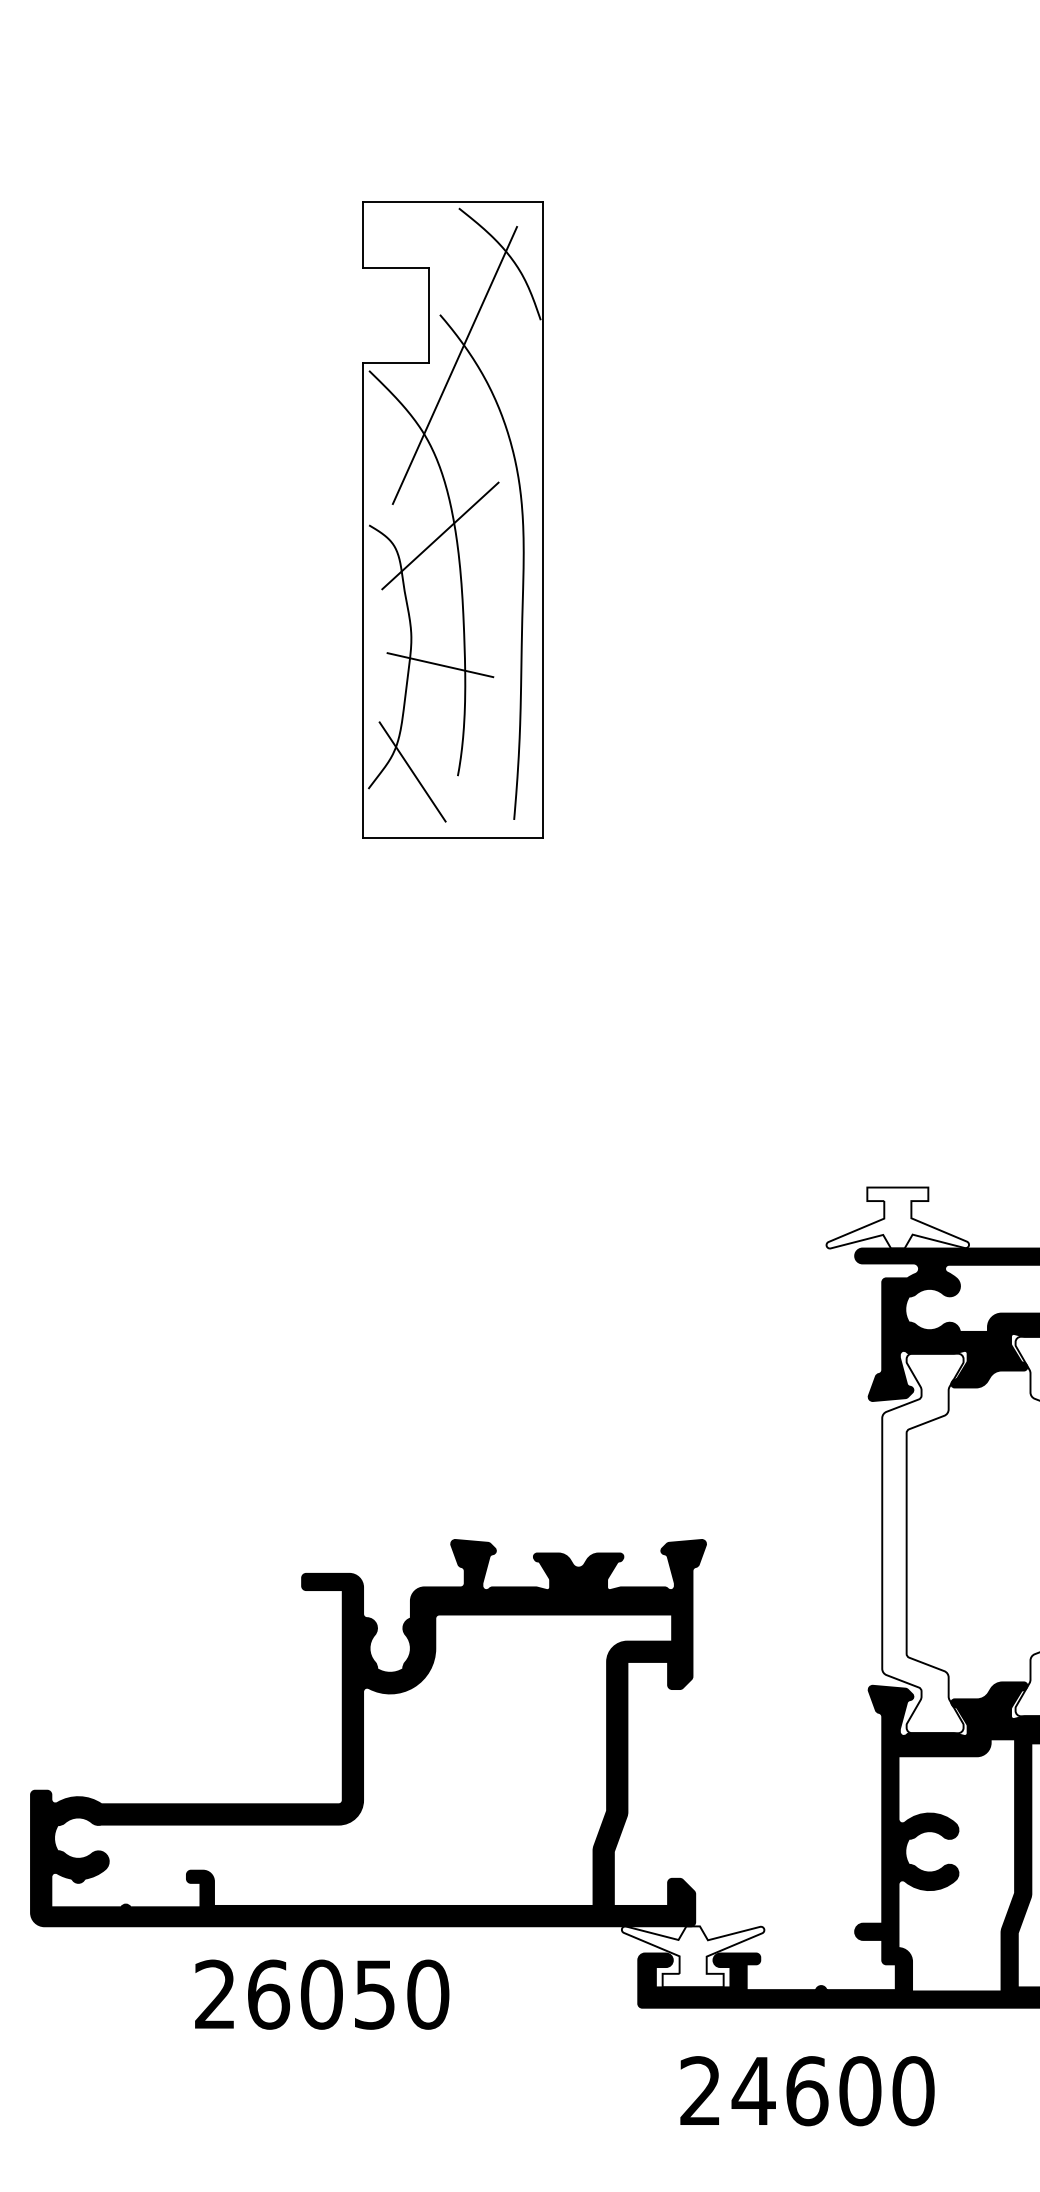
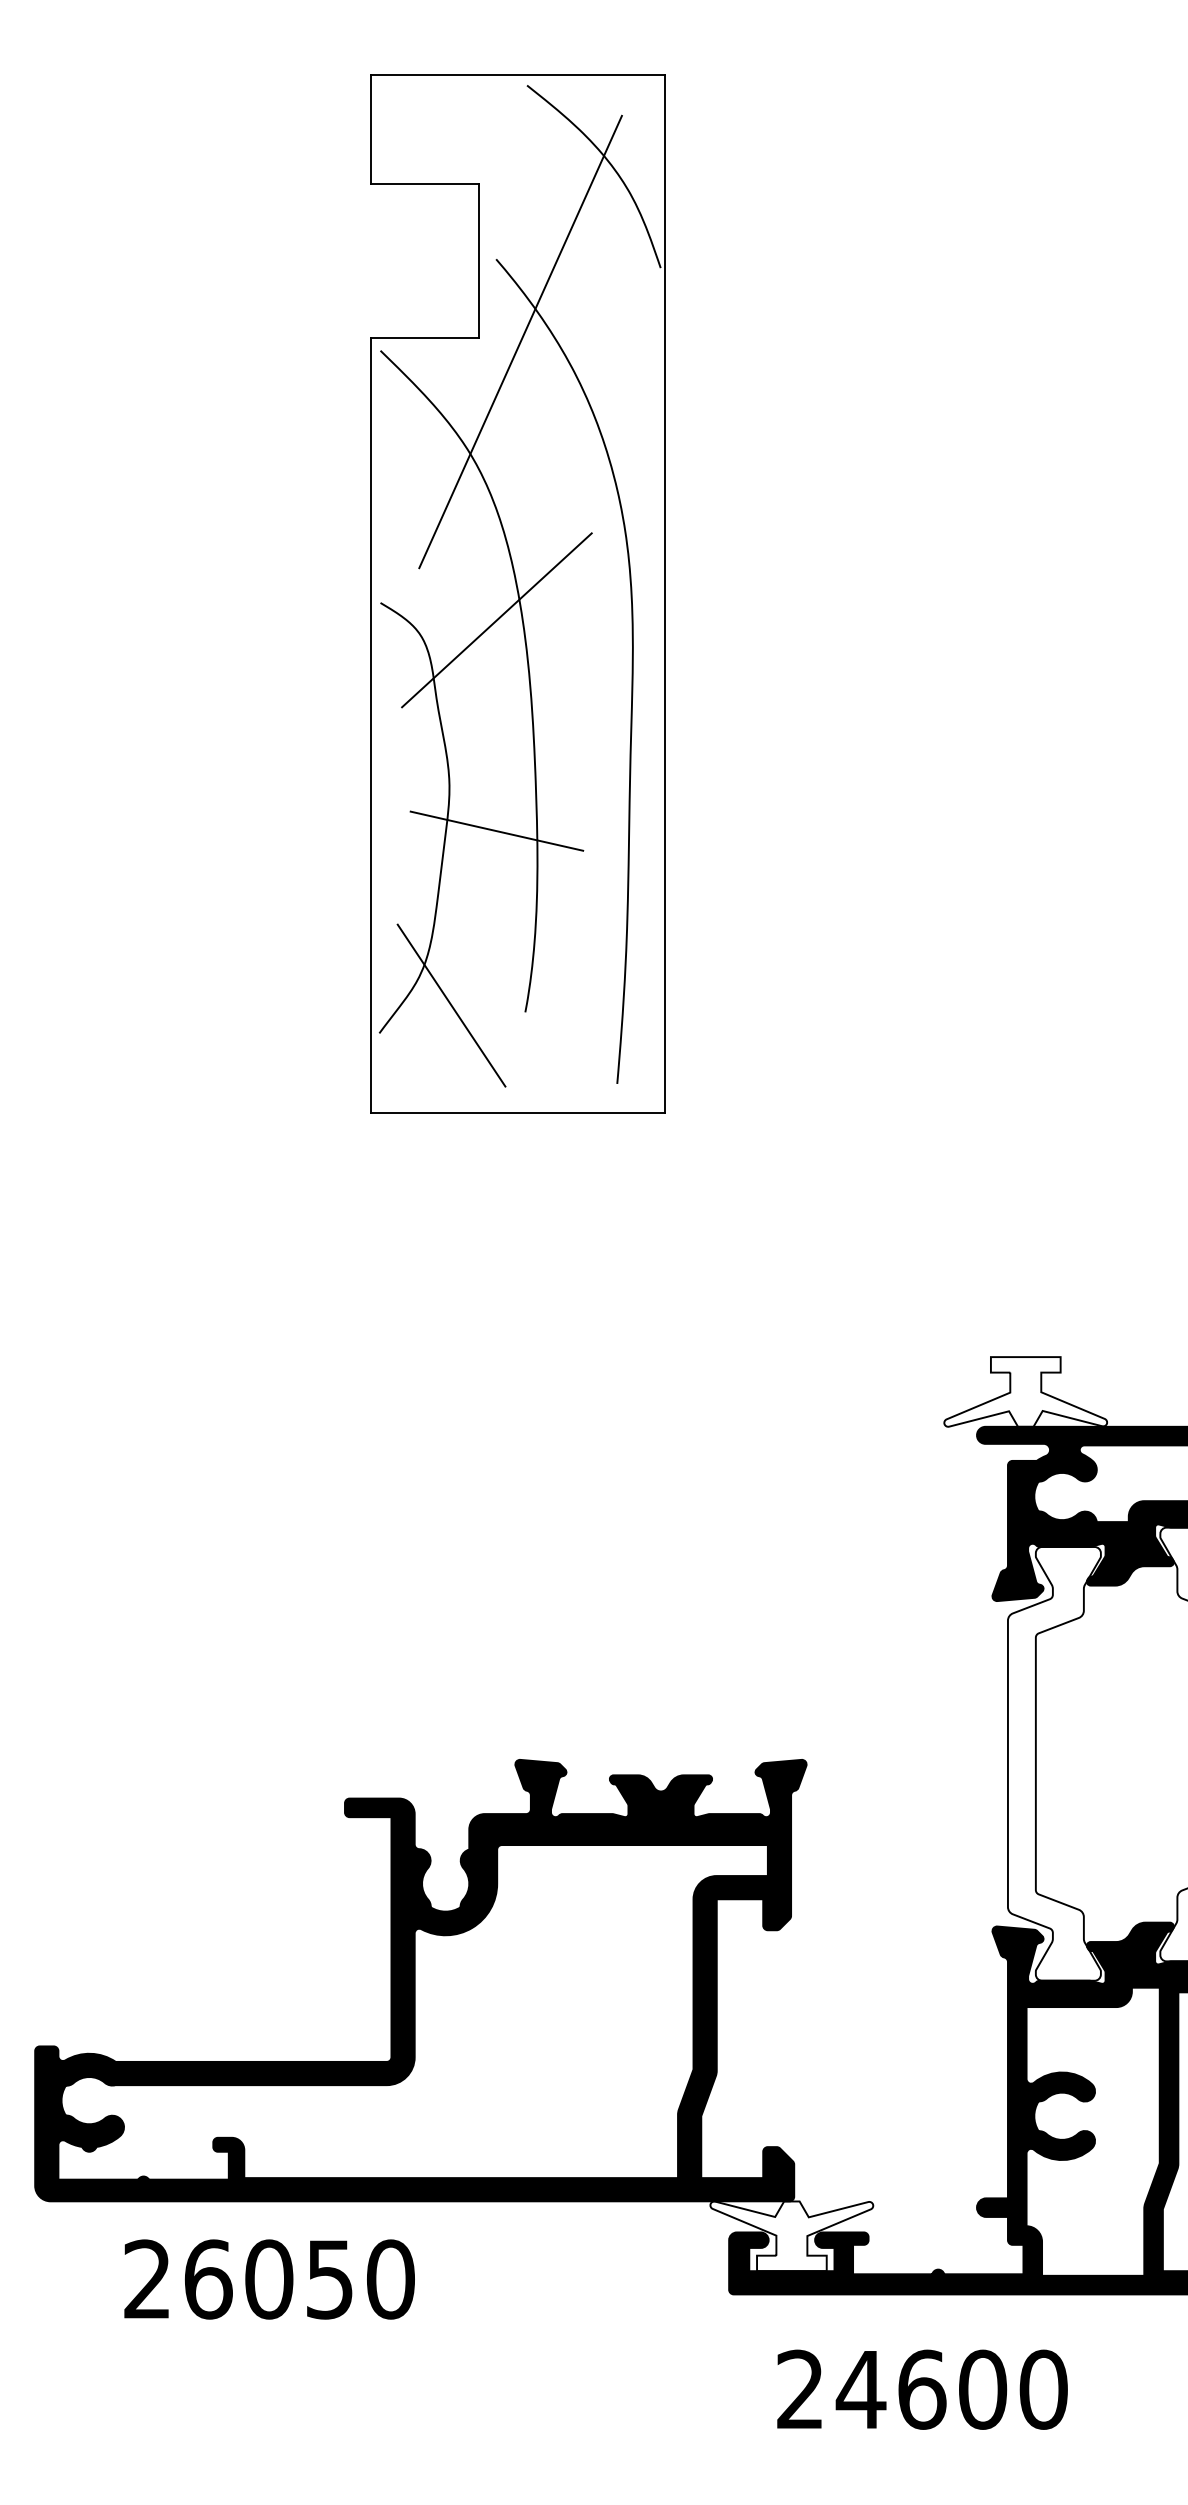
part: (452, 519) -> (516, 593), size x1.43
text: (322, 1994) -> (270, 2279), moved

